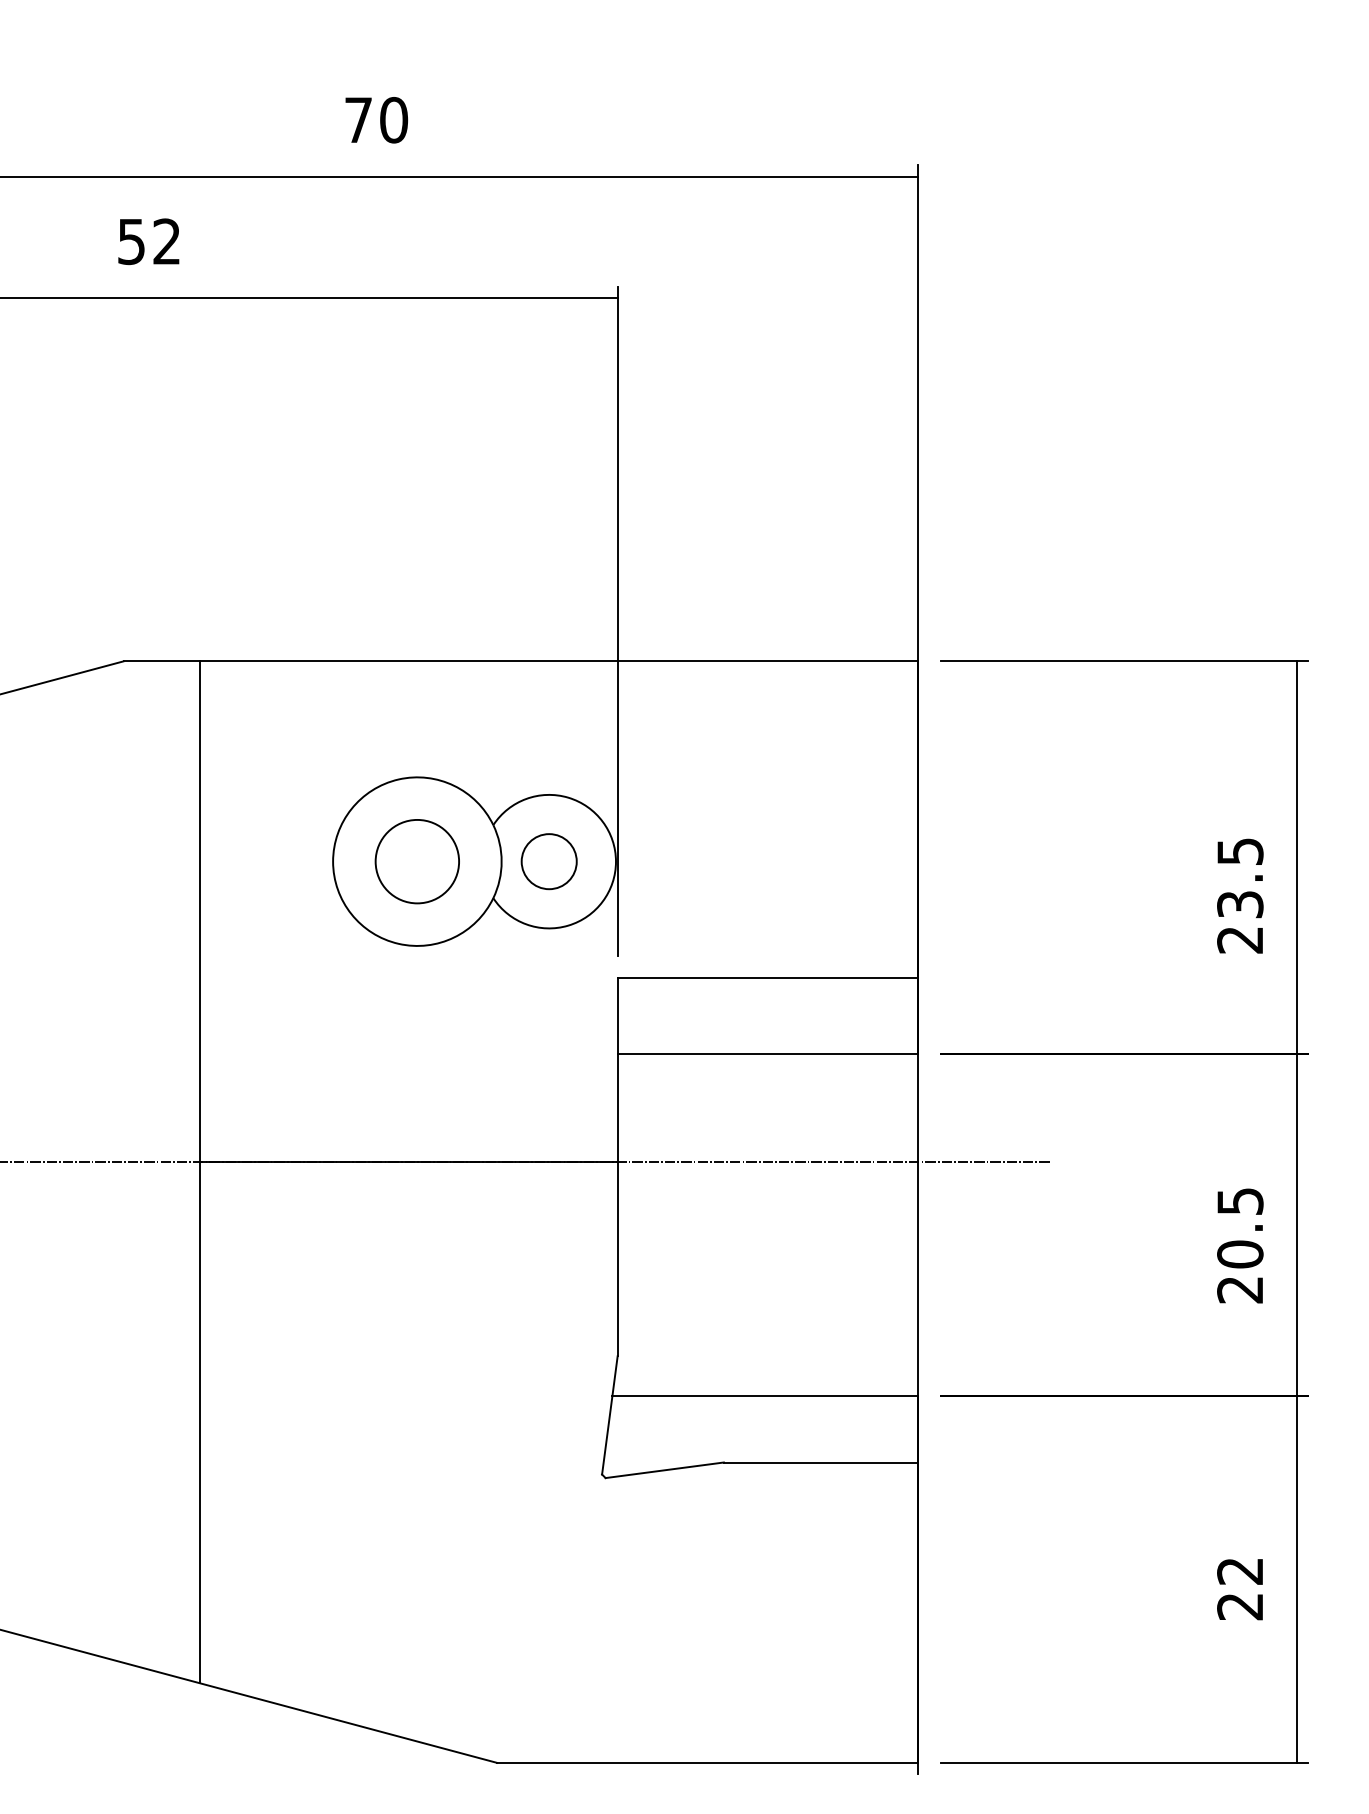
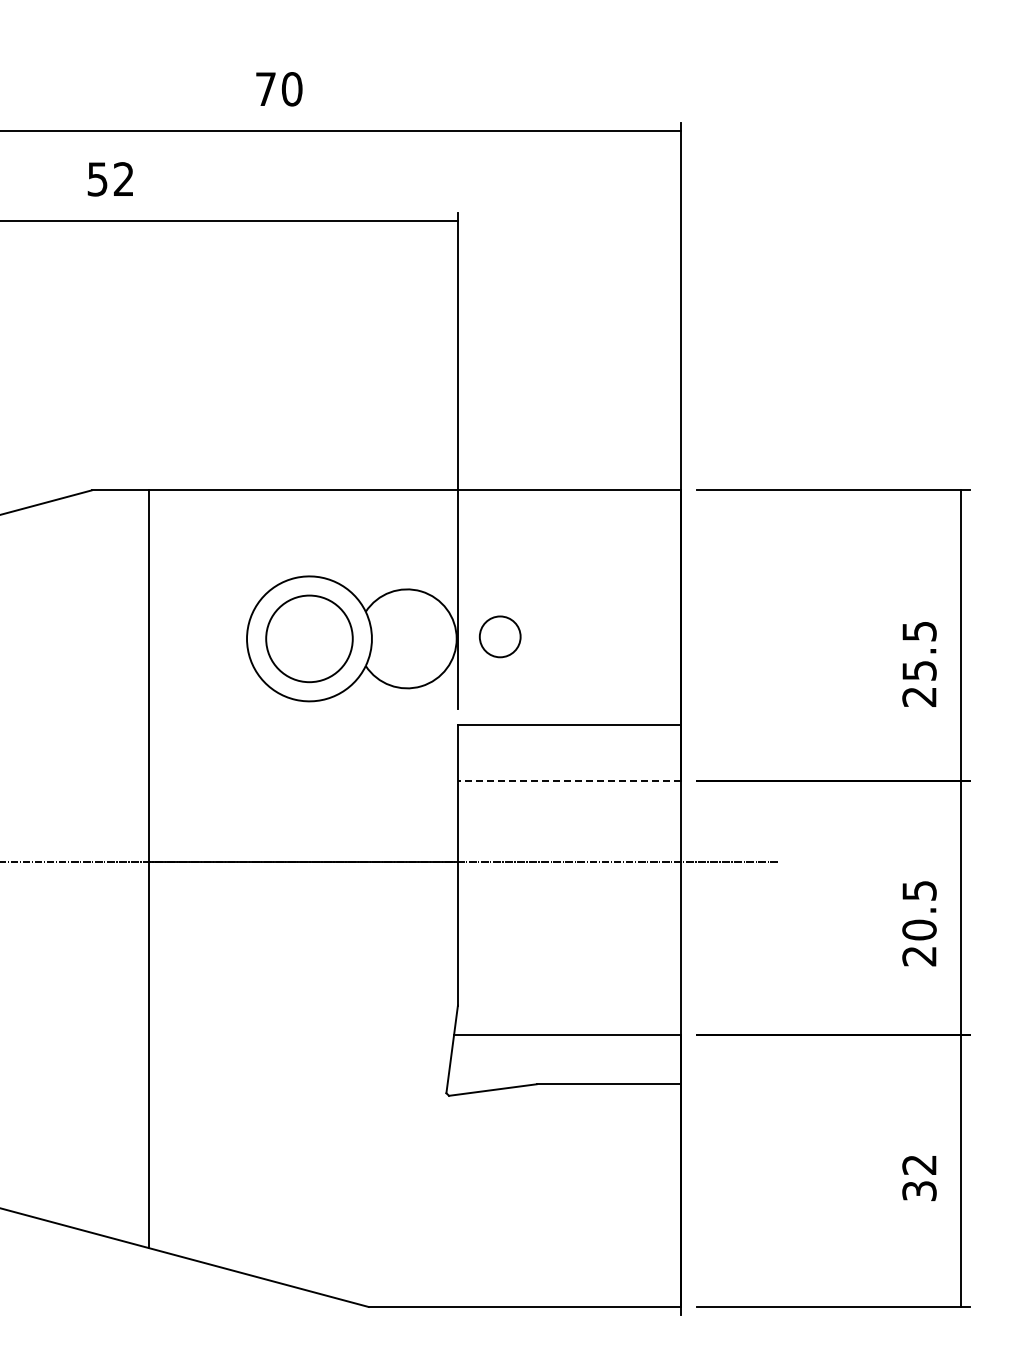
circle: (417, 861) -> (309, 638), size x1.4
circle: (548, 861) -> (499, 636), moved
text: (1240, 904) -> (919, 670), 23.5 -> 25.5
line: (766, 1054) -> (568, 781), solid -> dashed
text: (1240, 1607) -> (919, 1191), 22 -> 32

